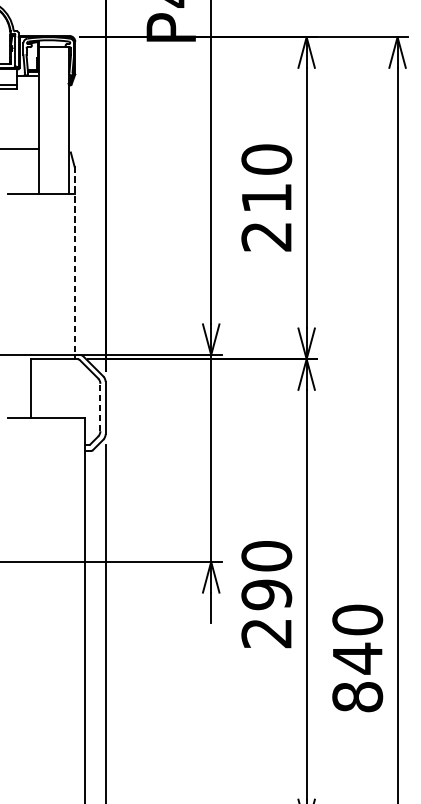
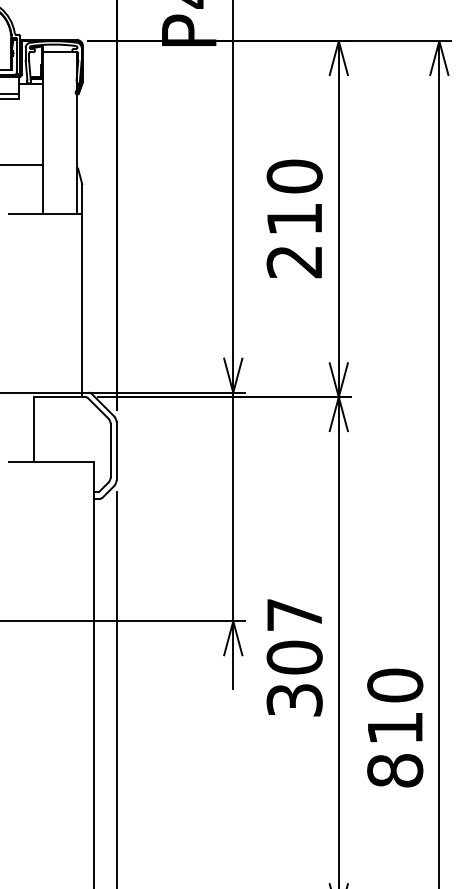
line: (74, 262) -> (82, 290), dashed -> solid
line: (100, 407) -> (110, 450), dashed -> solid
text: (266, 594) -> (294, 657), 290 -> 307
text: (357, 658) -> (395, 728), 840 -> 810

